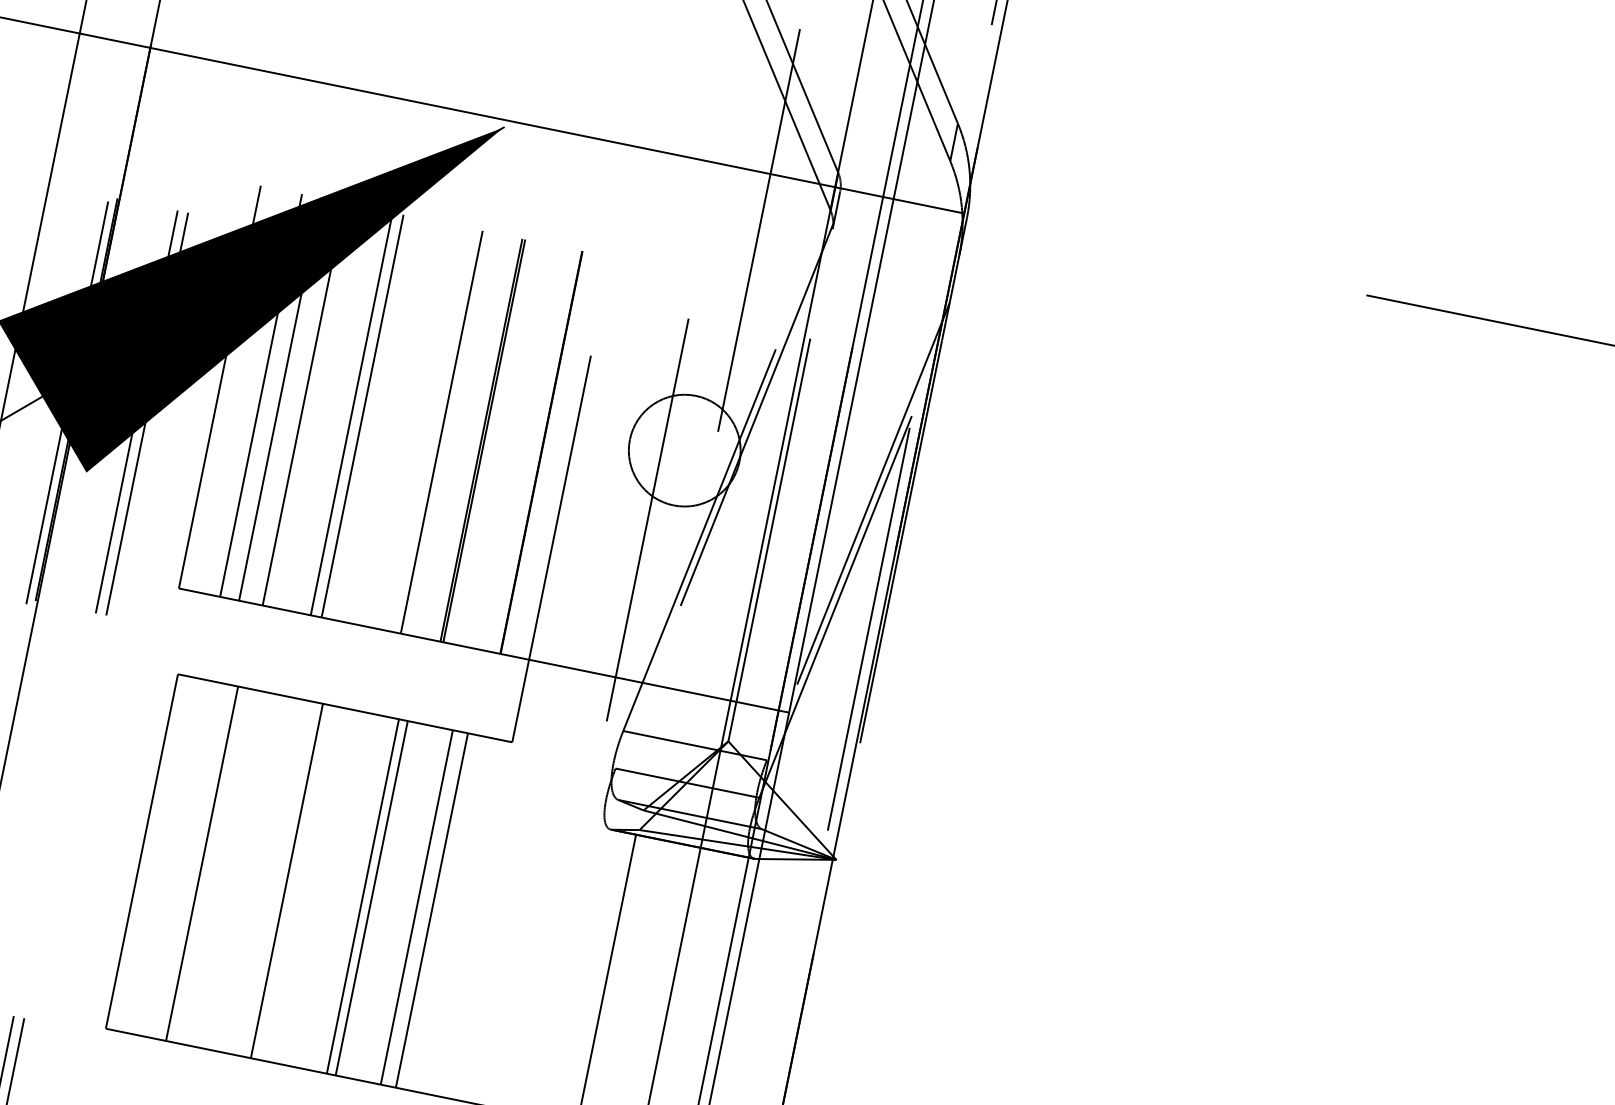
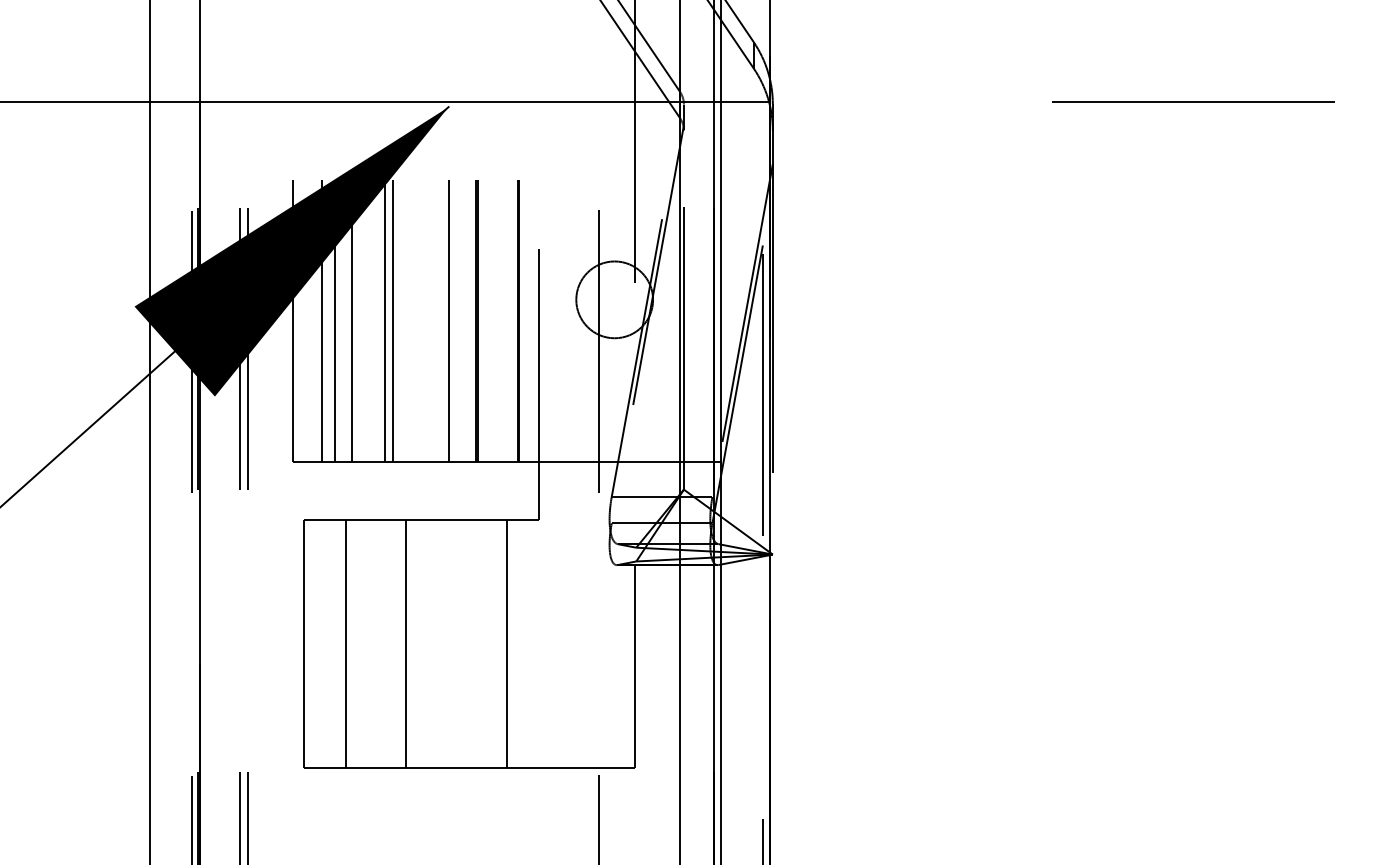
line: (363, 895) -> (459, 643), removed
line: (372, 897) -> (465, 643), removed
line: (416, 906) -> (496, 643), removed

